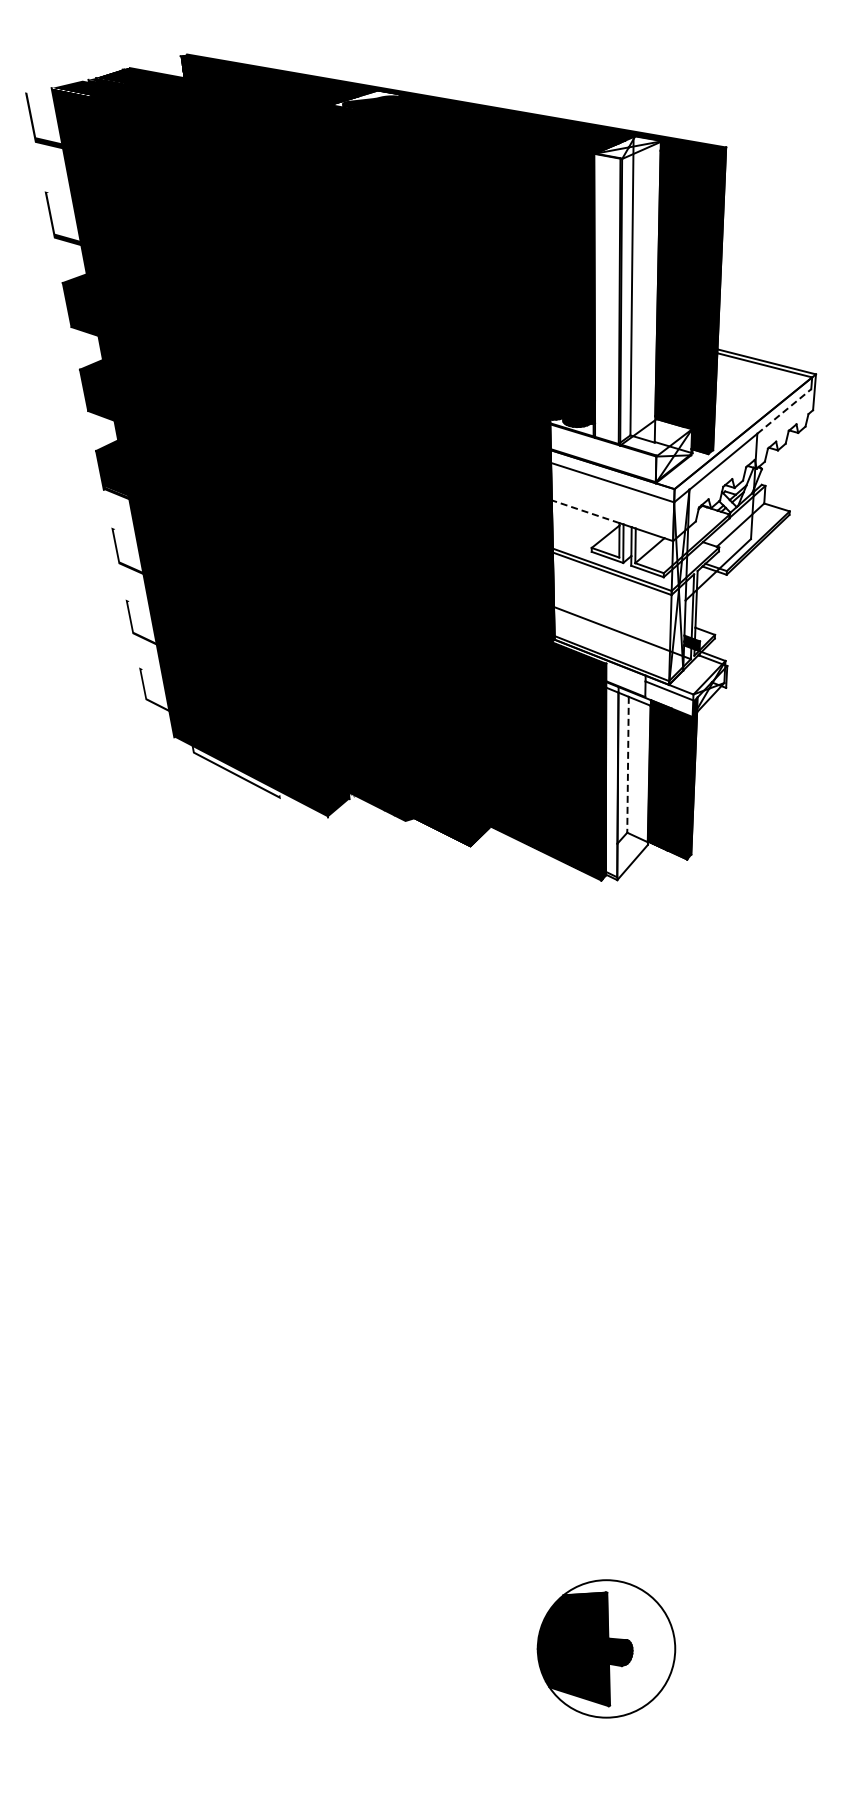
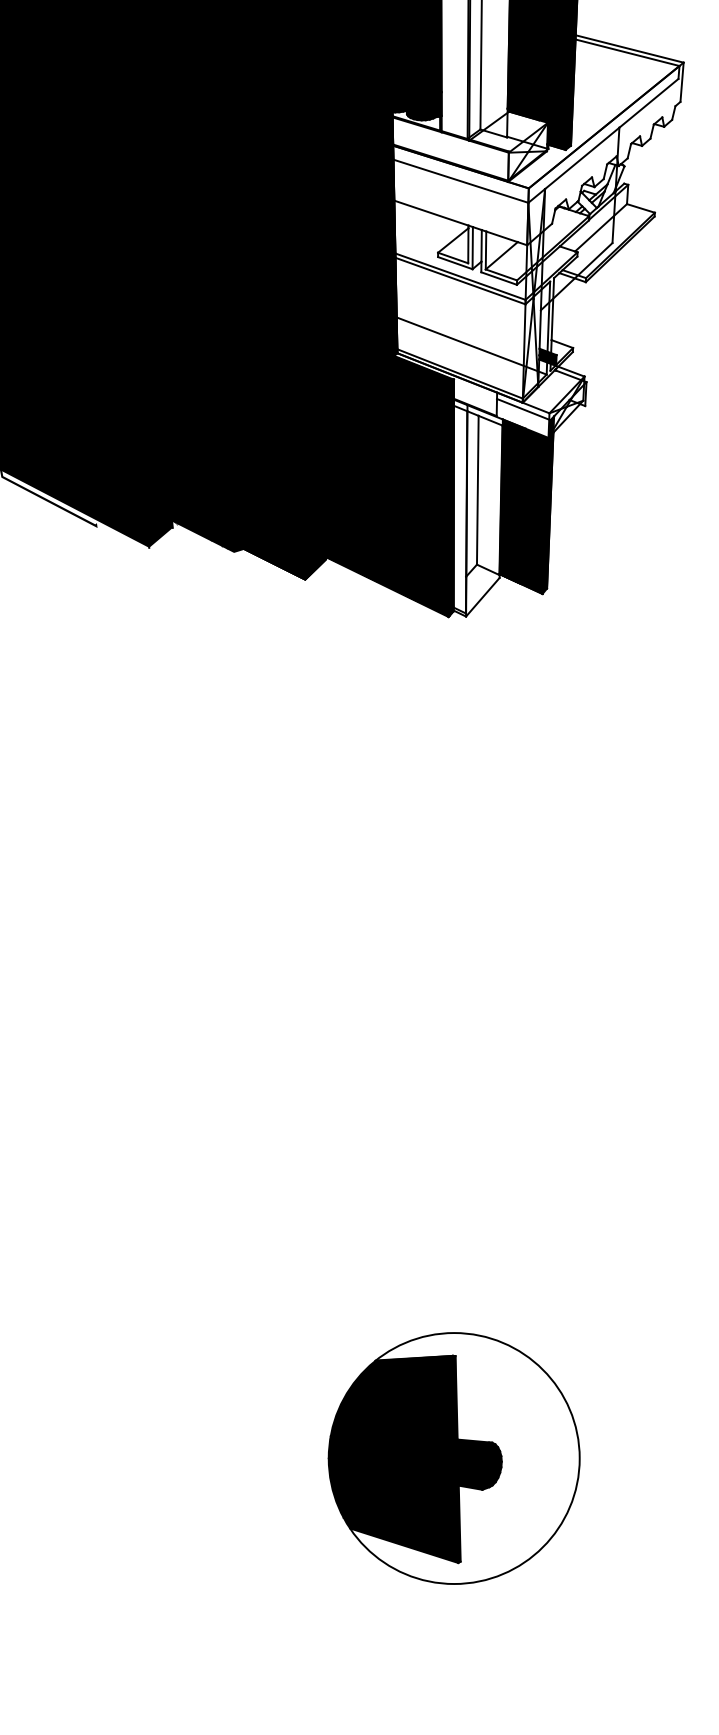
line: (784, 411) -> (649, 103), dashed -> solid
line: (585, 511) -> (431, 212), dashed -> solid
line: (628, 764) -> (478, 489), dashed -> solid
part: (606, 1648) -> (454, 1458), size x1.67

